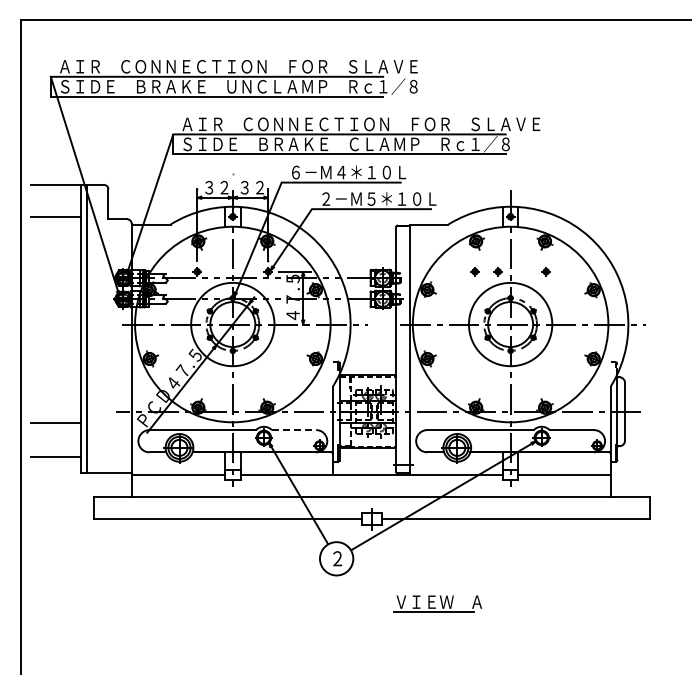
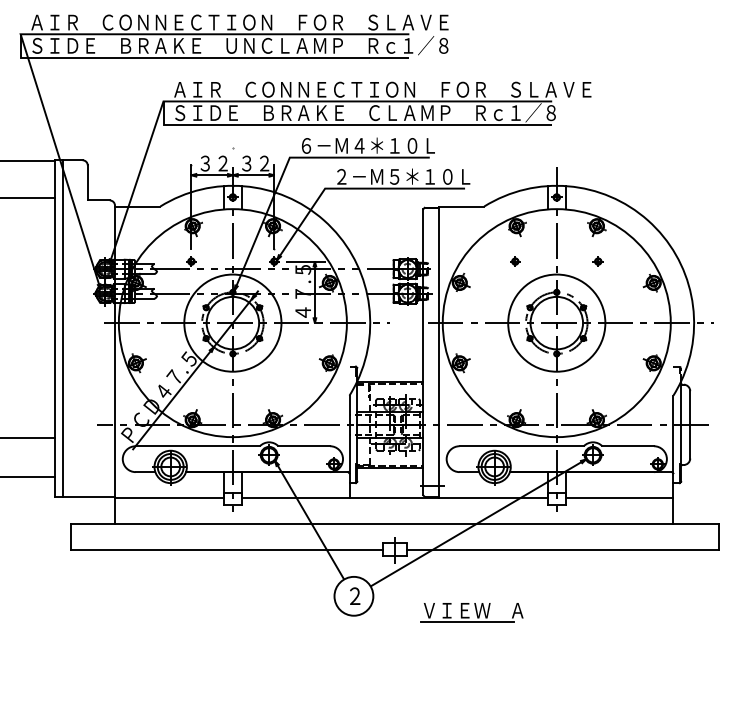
part: (497, 271) -> (541, 261), removed
line: (294, 430) -> (304, 446), dashed -> solid
part: (437, 603) -> (471, 612), moved

